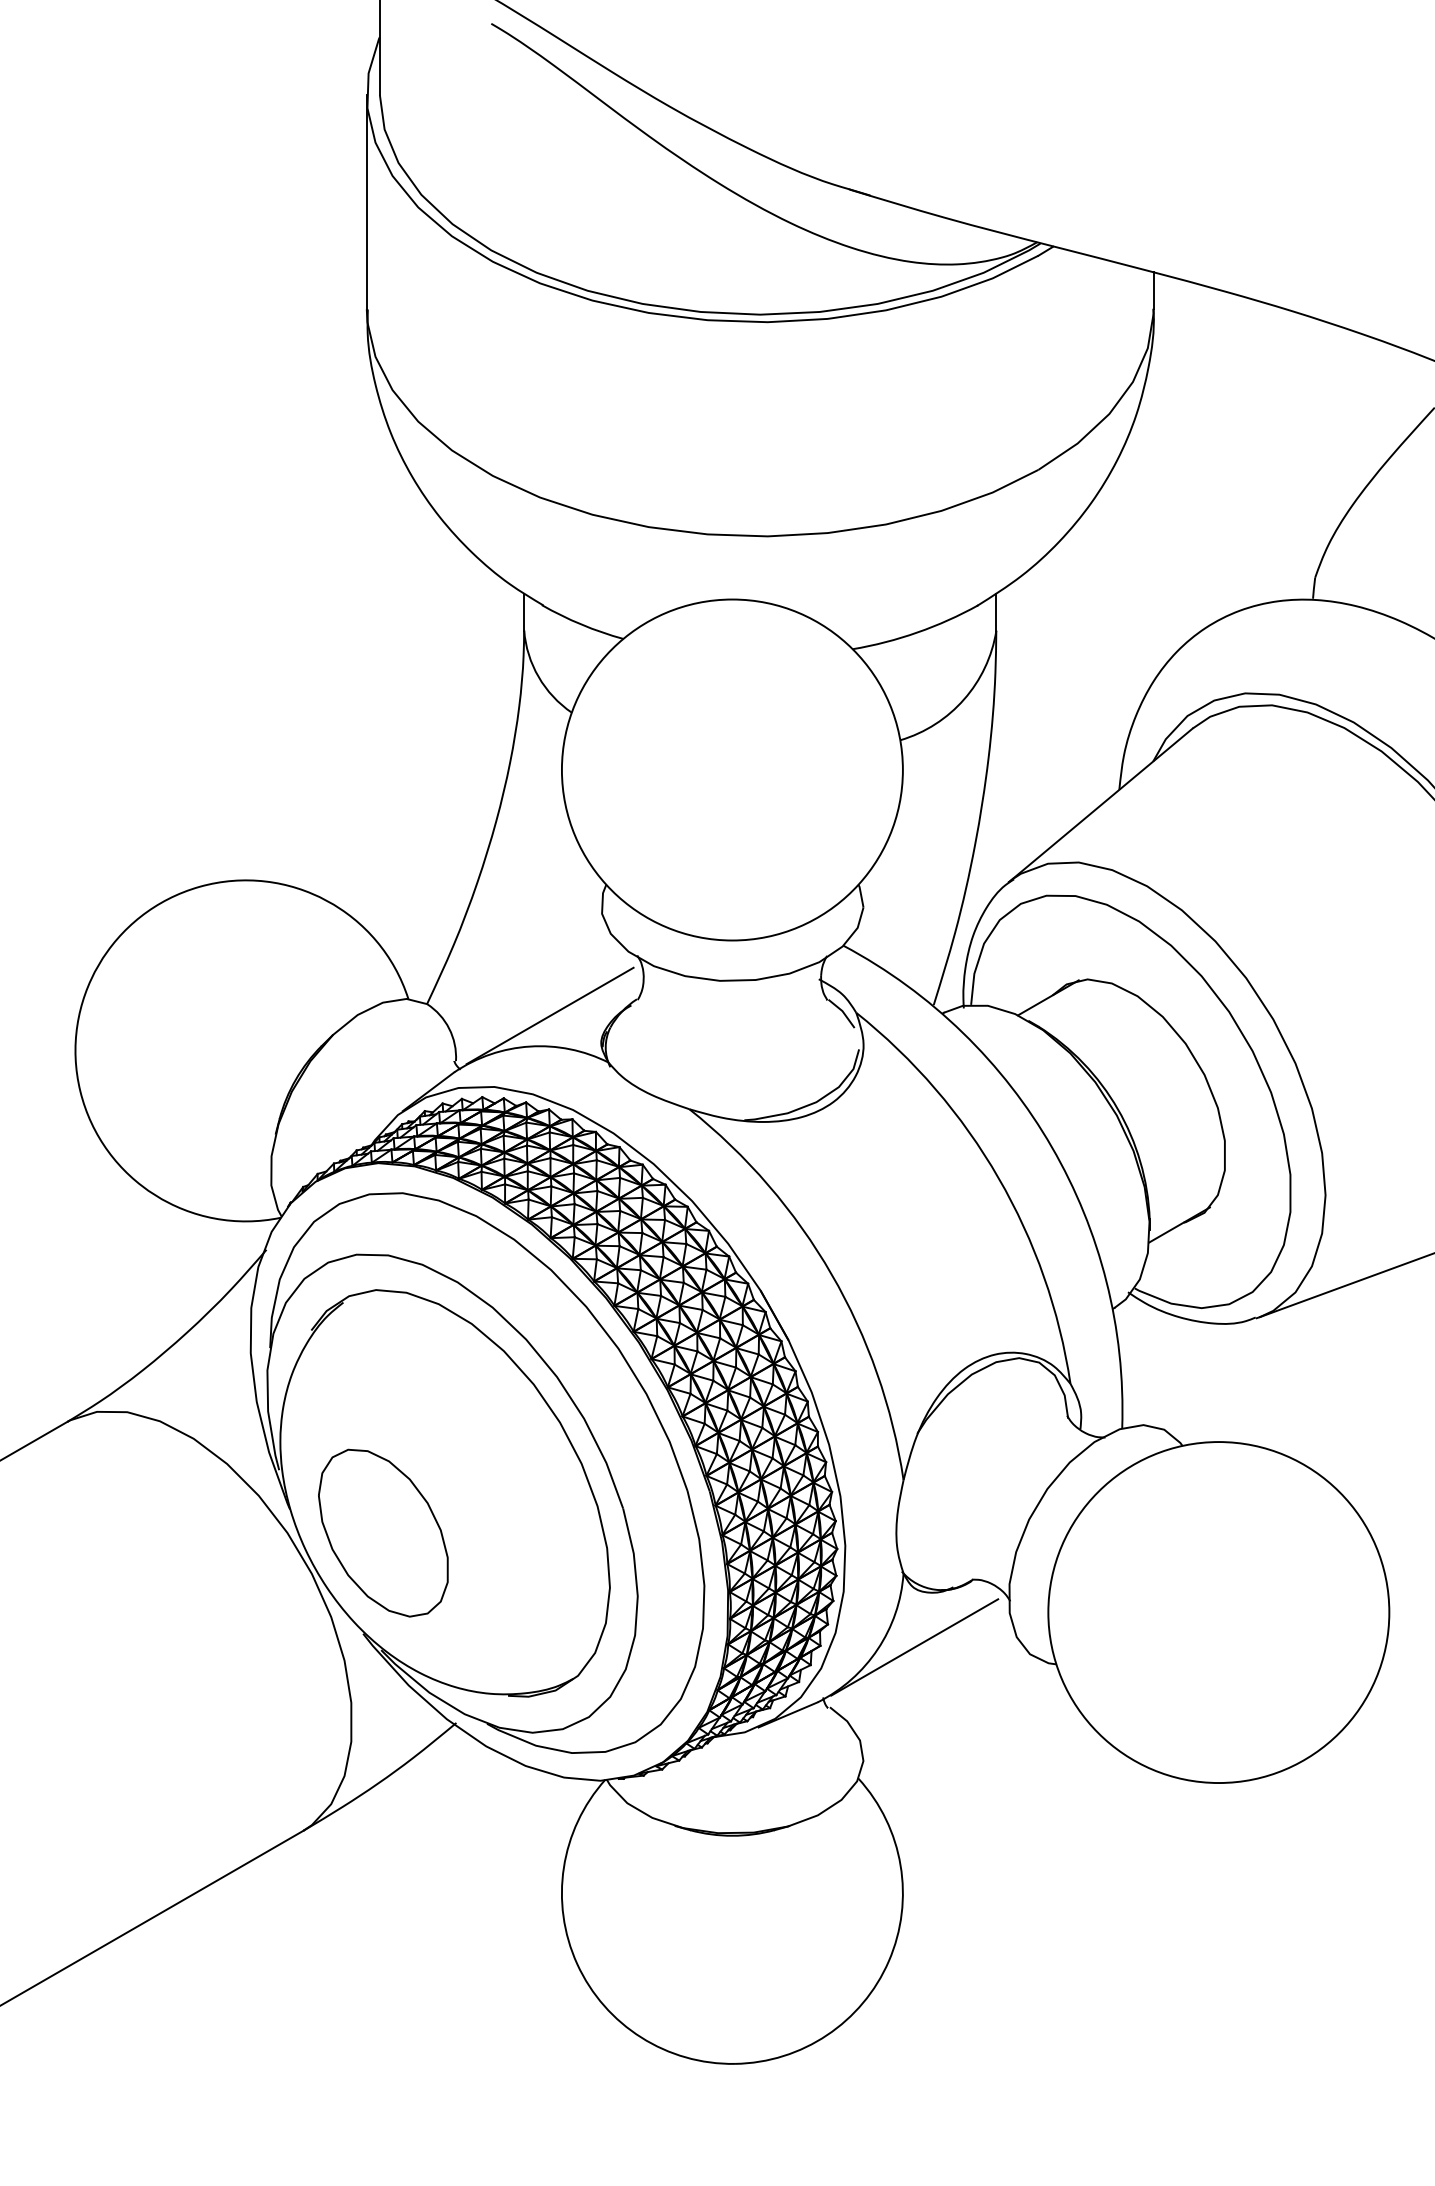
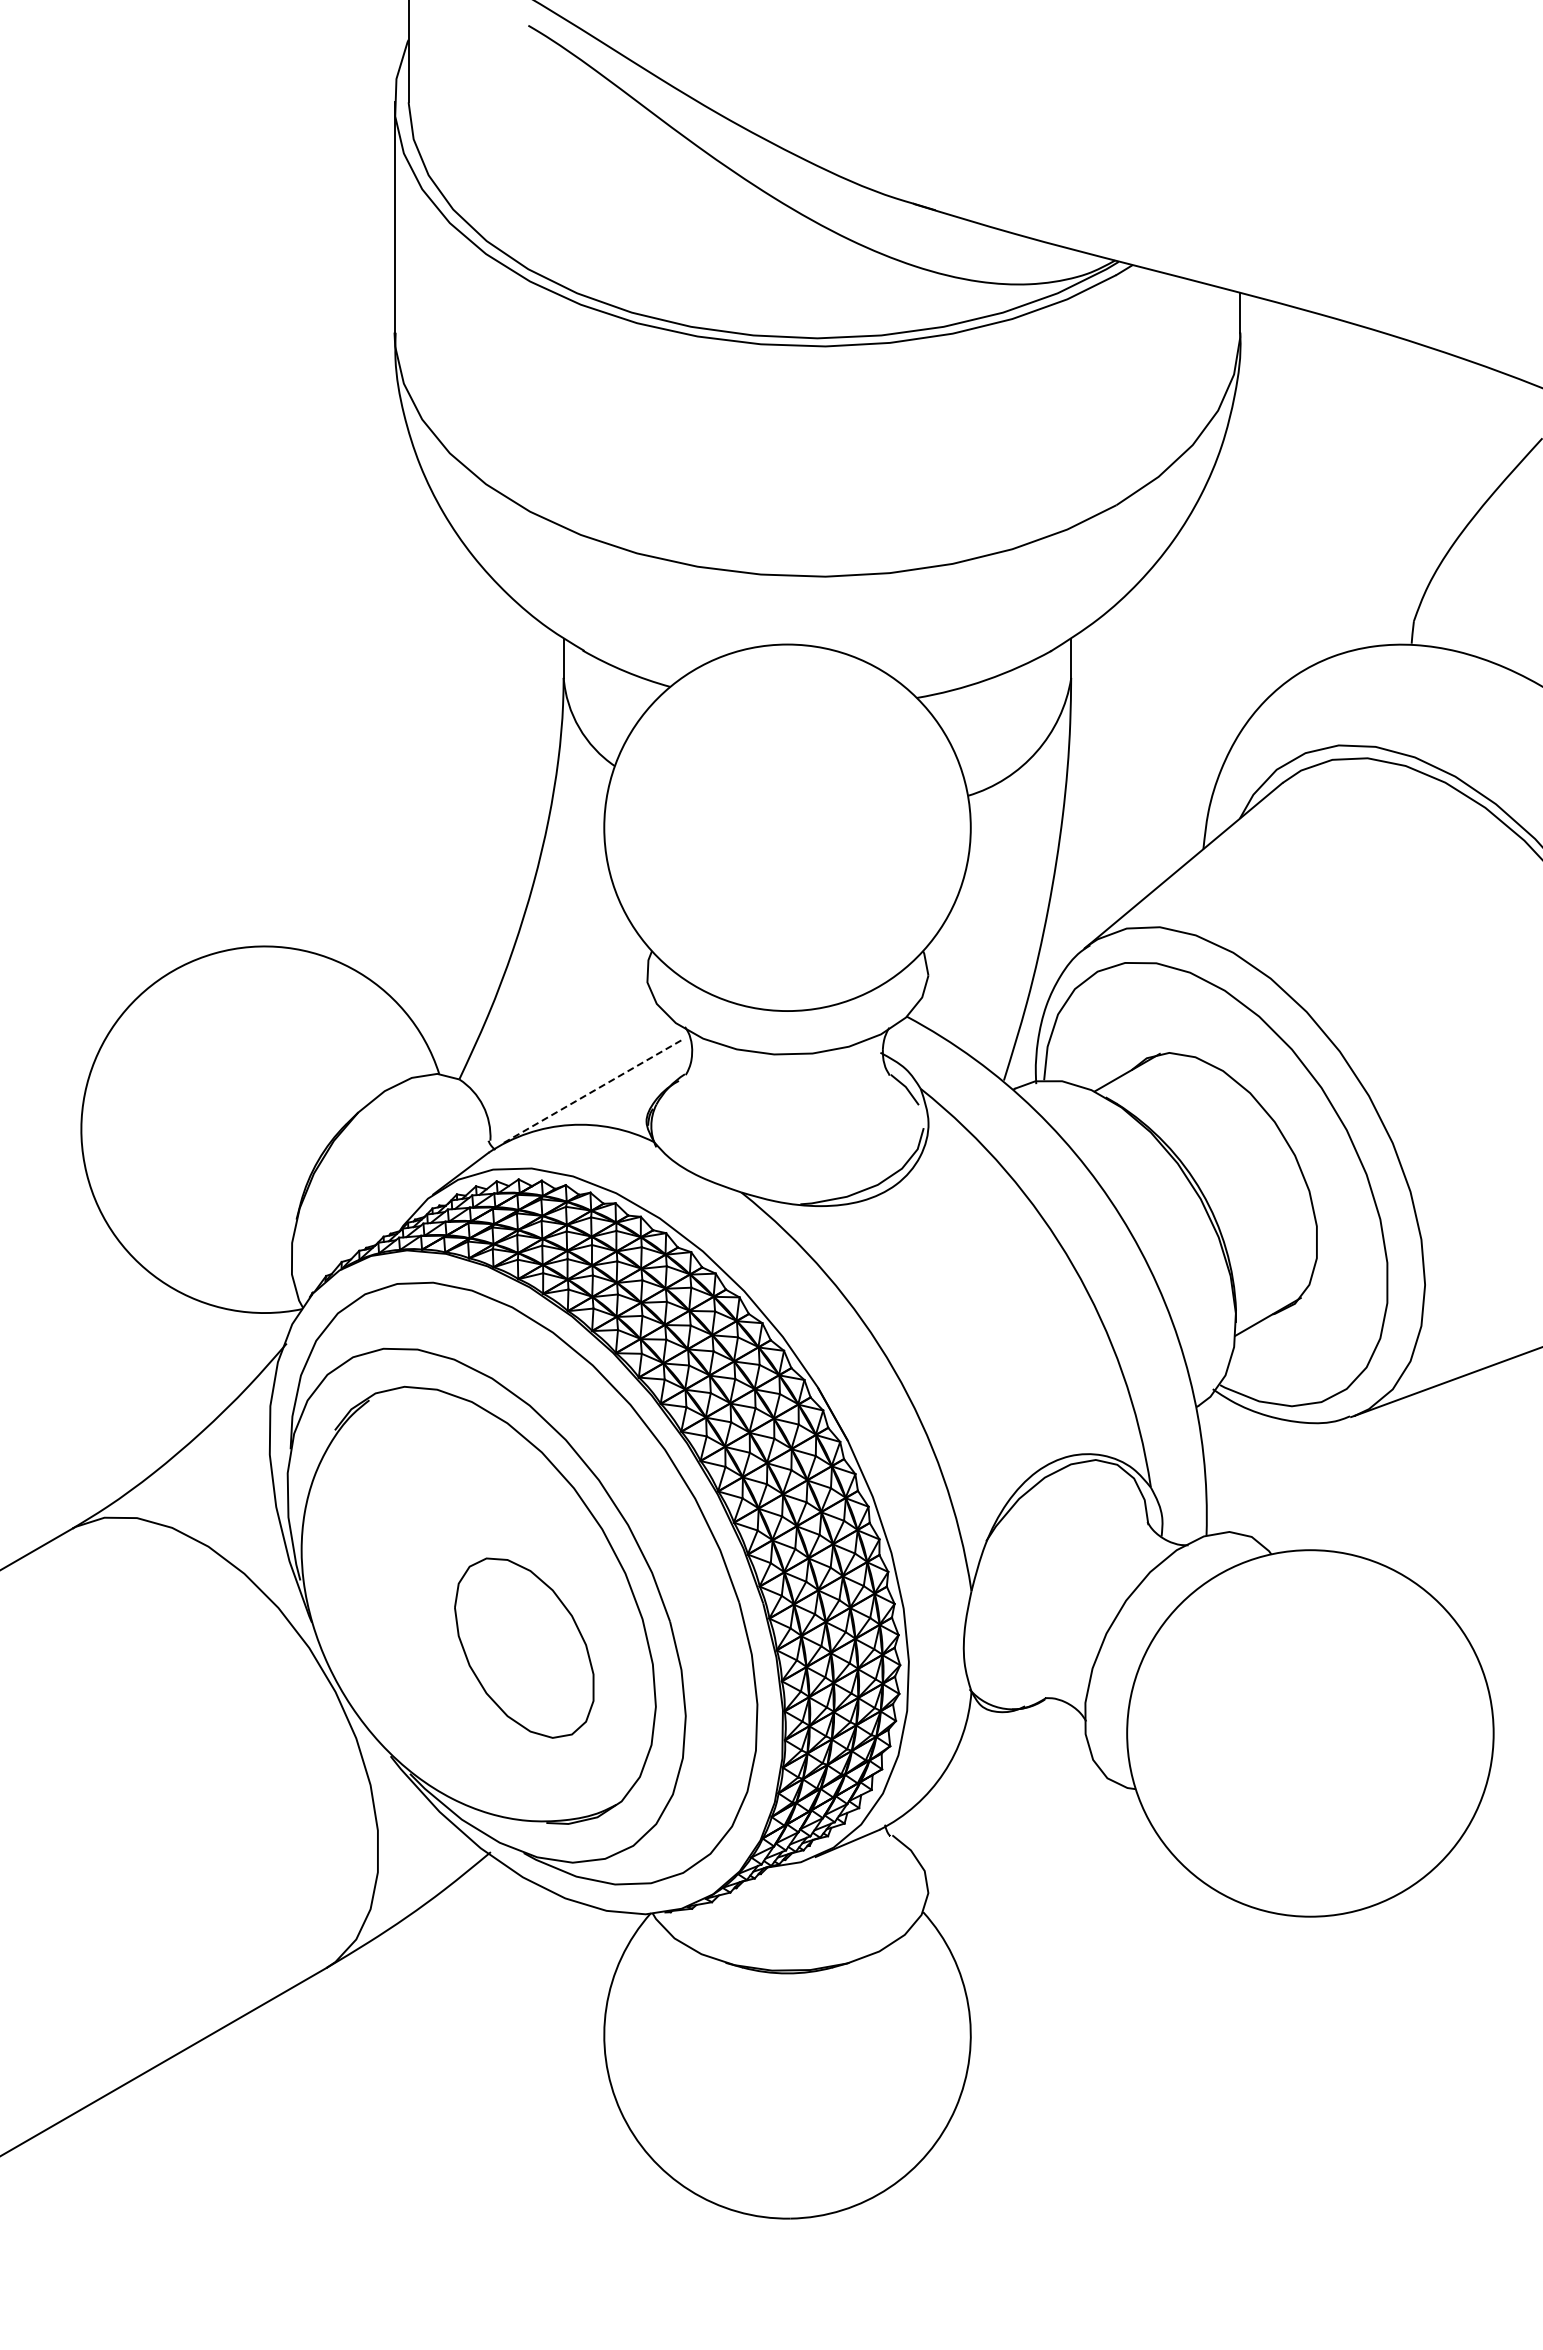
line: (550, 1016) -> (591, 1092), solid -> dashed
part: (383, 1532) -> (524, 1647), moved
line: (914, 1646) -> (983, 1770), removed

